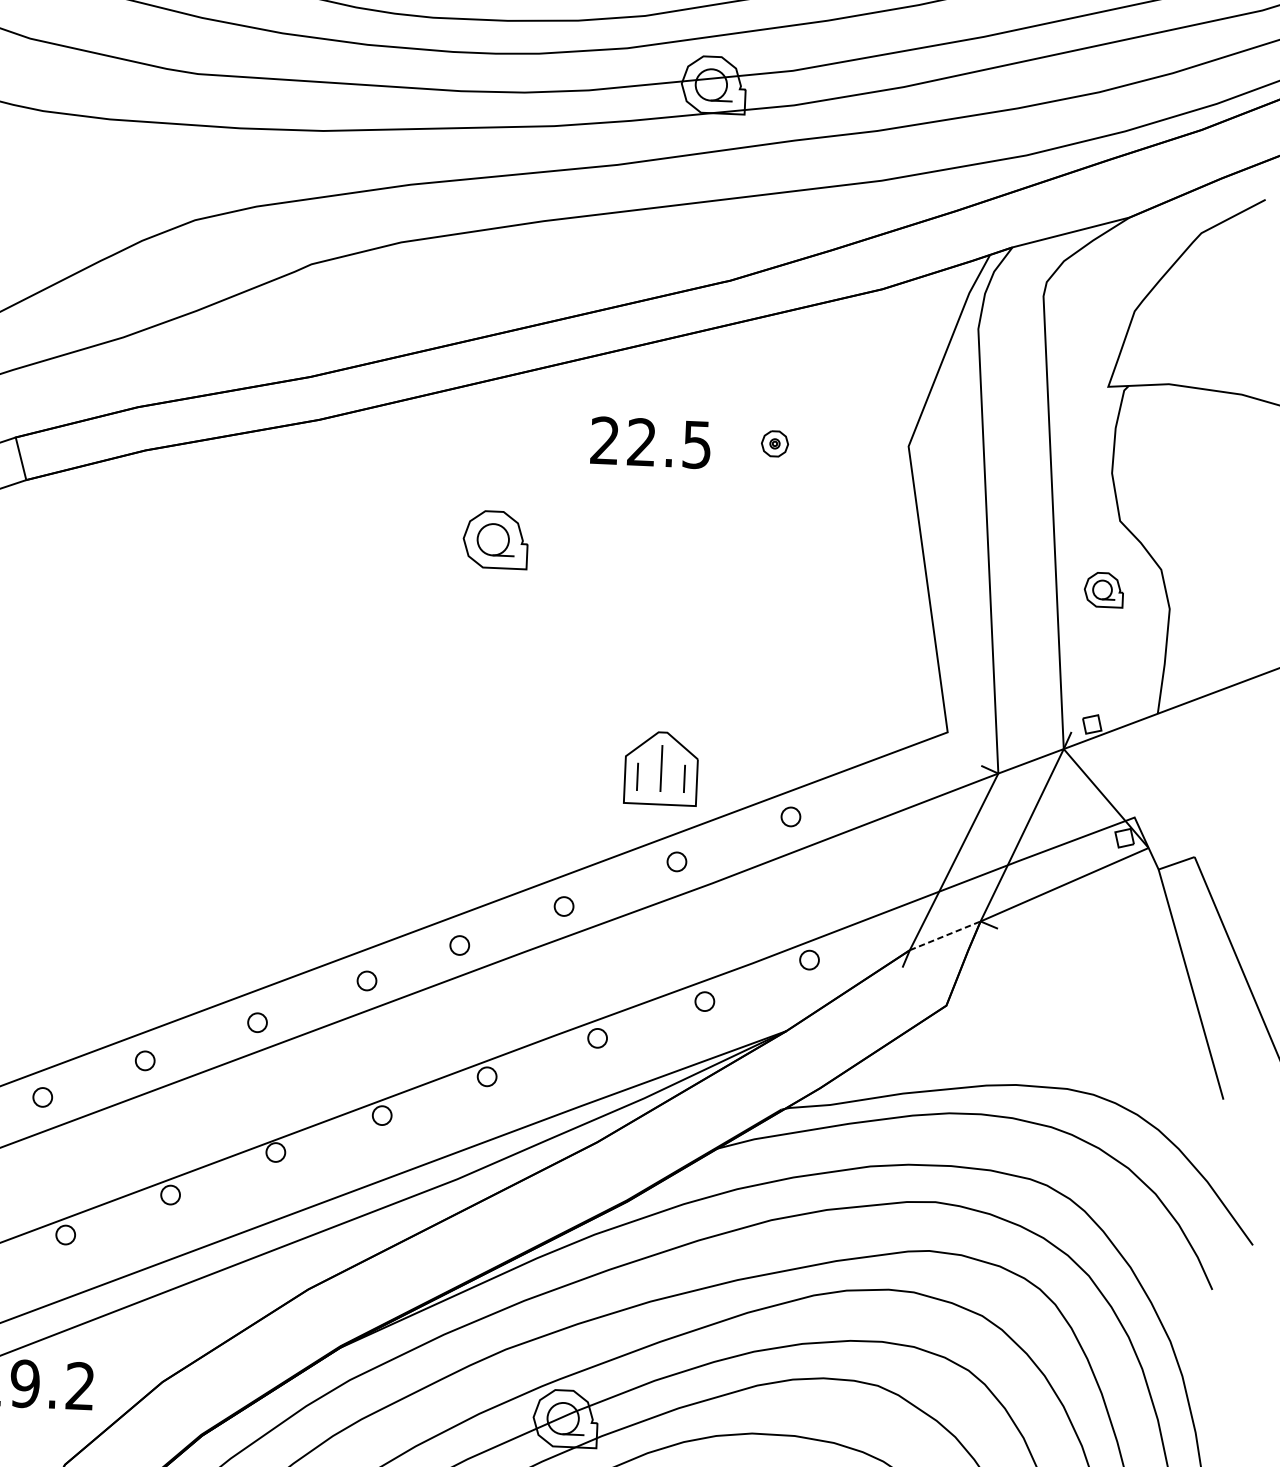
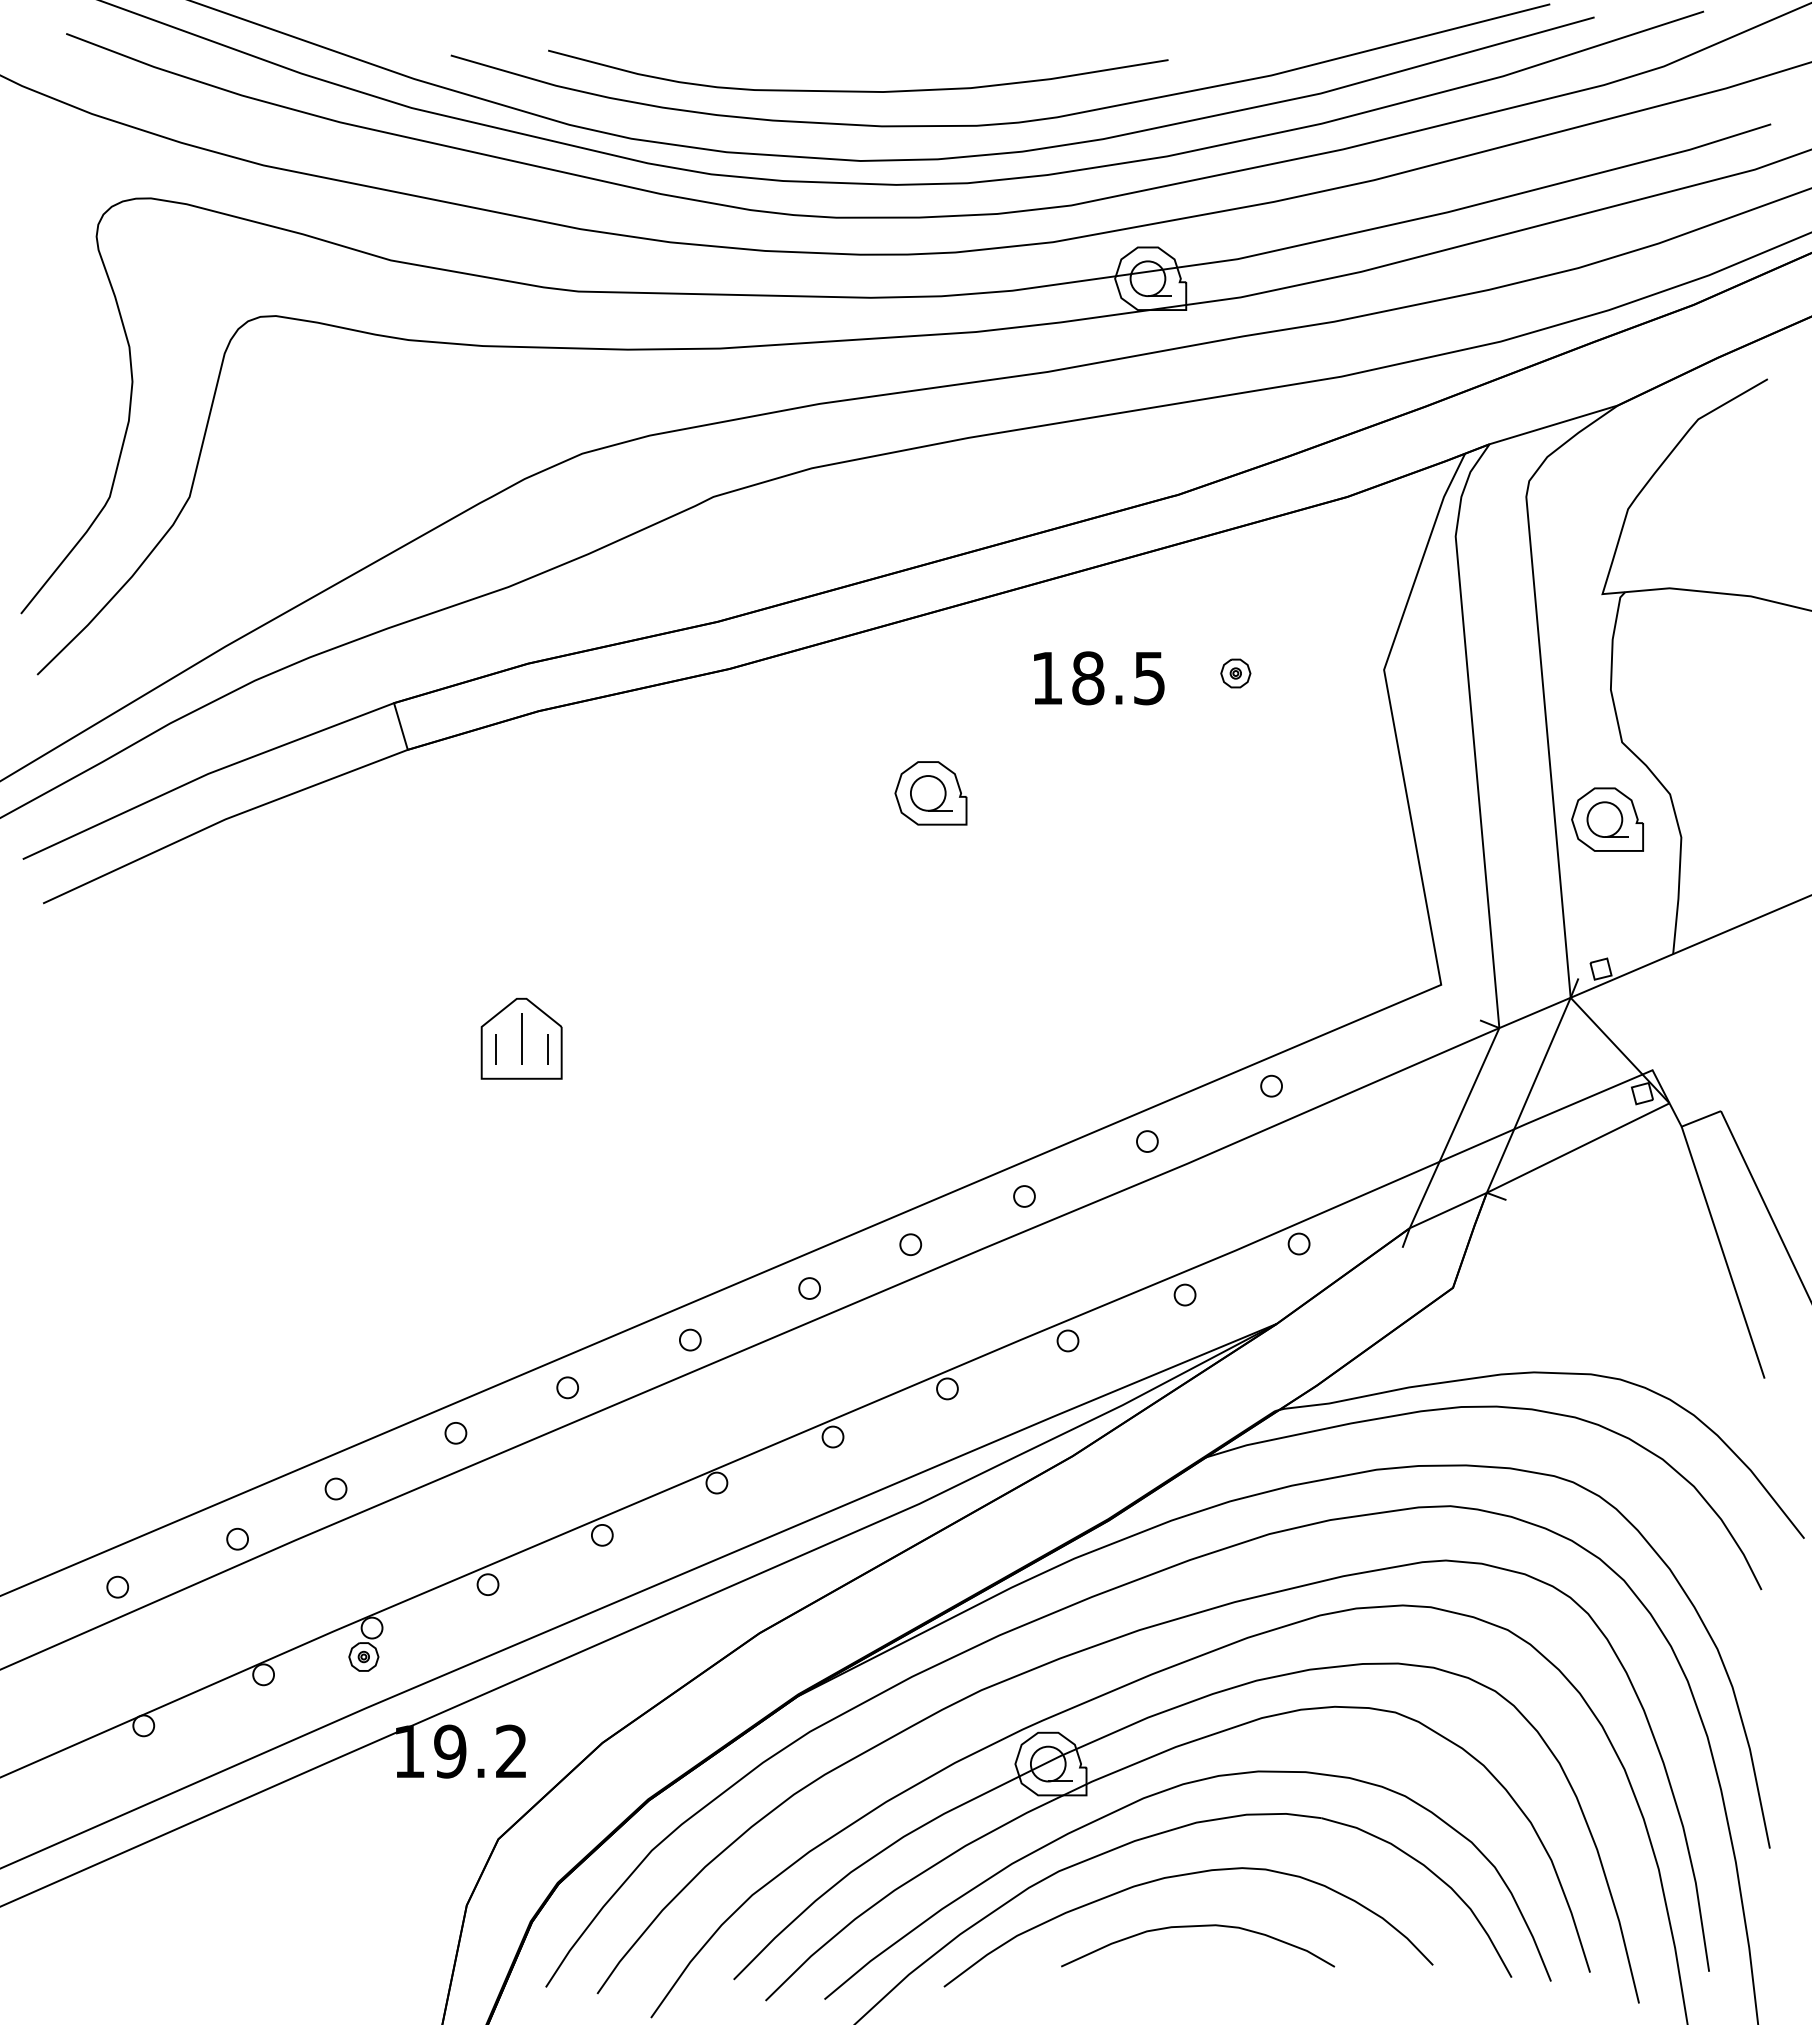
text: (623, 441) -> (1067, 678), 22.5 -> 18.5
part: (1103, 589) -> (1607, 819), size x1.67
part: (661, 768) -> (521, 1038), moved
line: (945, 935) -> (1448, 1210), dashed -> solid

